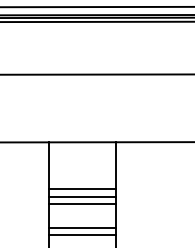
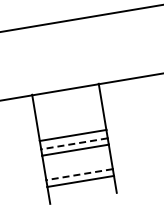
line: (82, 197) -> (74, 144), solid -> dashed
line: (82, 228) -> (79, 174), solid -> dashed

